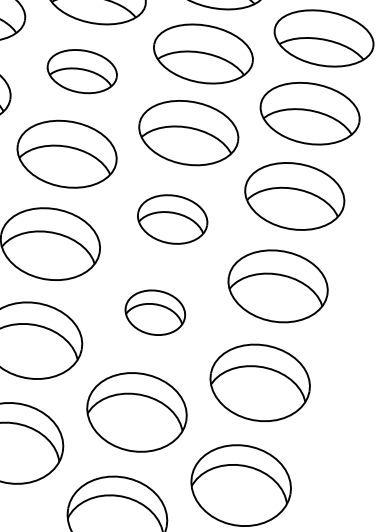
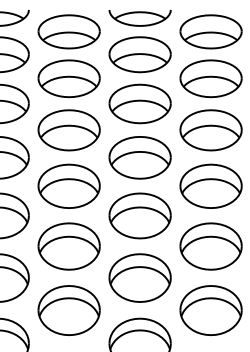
part: (81, 70) -> (68, 78), size x1.43
part: (171, 218) -> (139, 157), size x1.43
part: (154, 311) -> (139, 215), size x1.67

